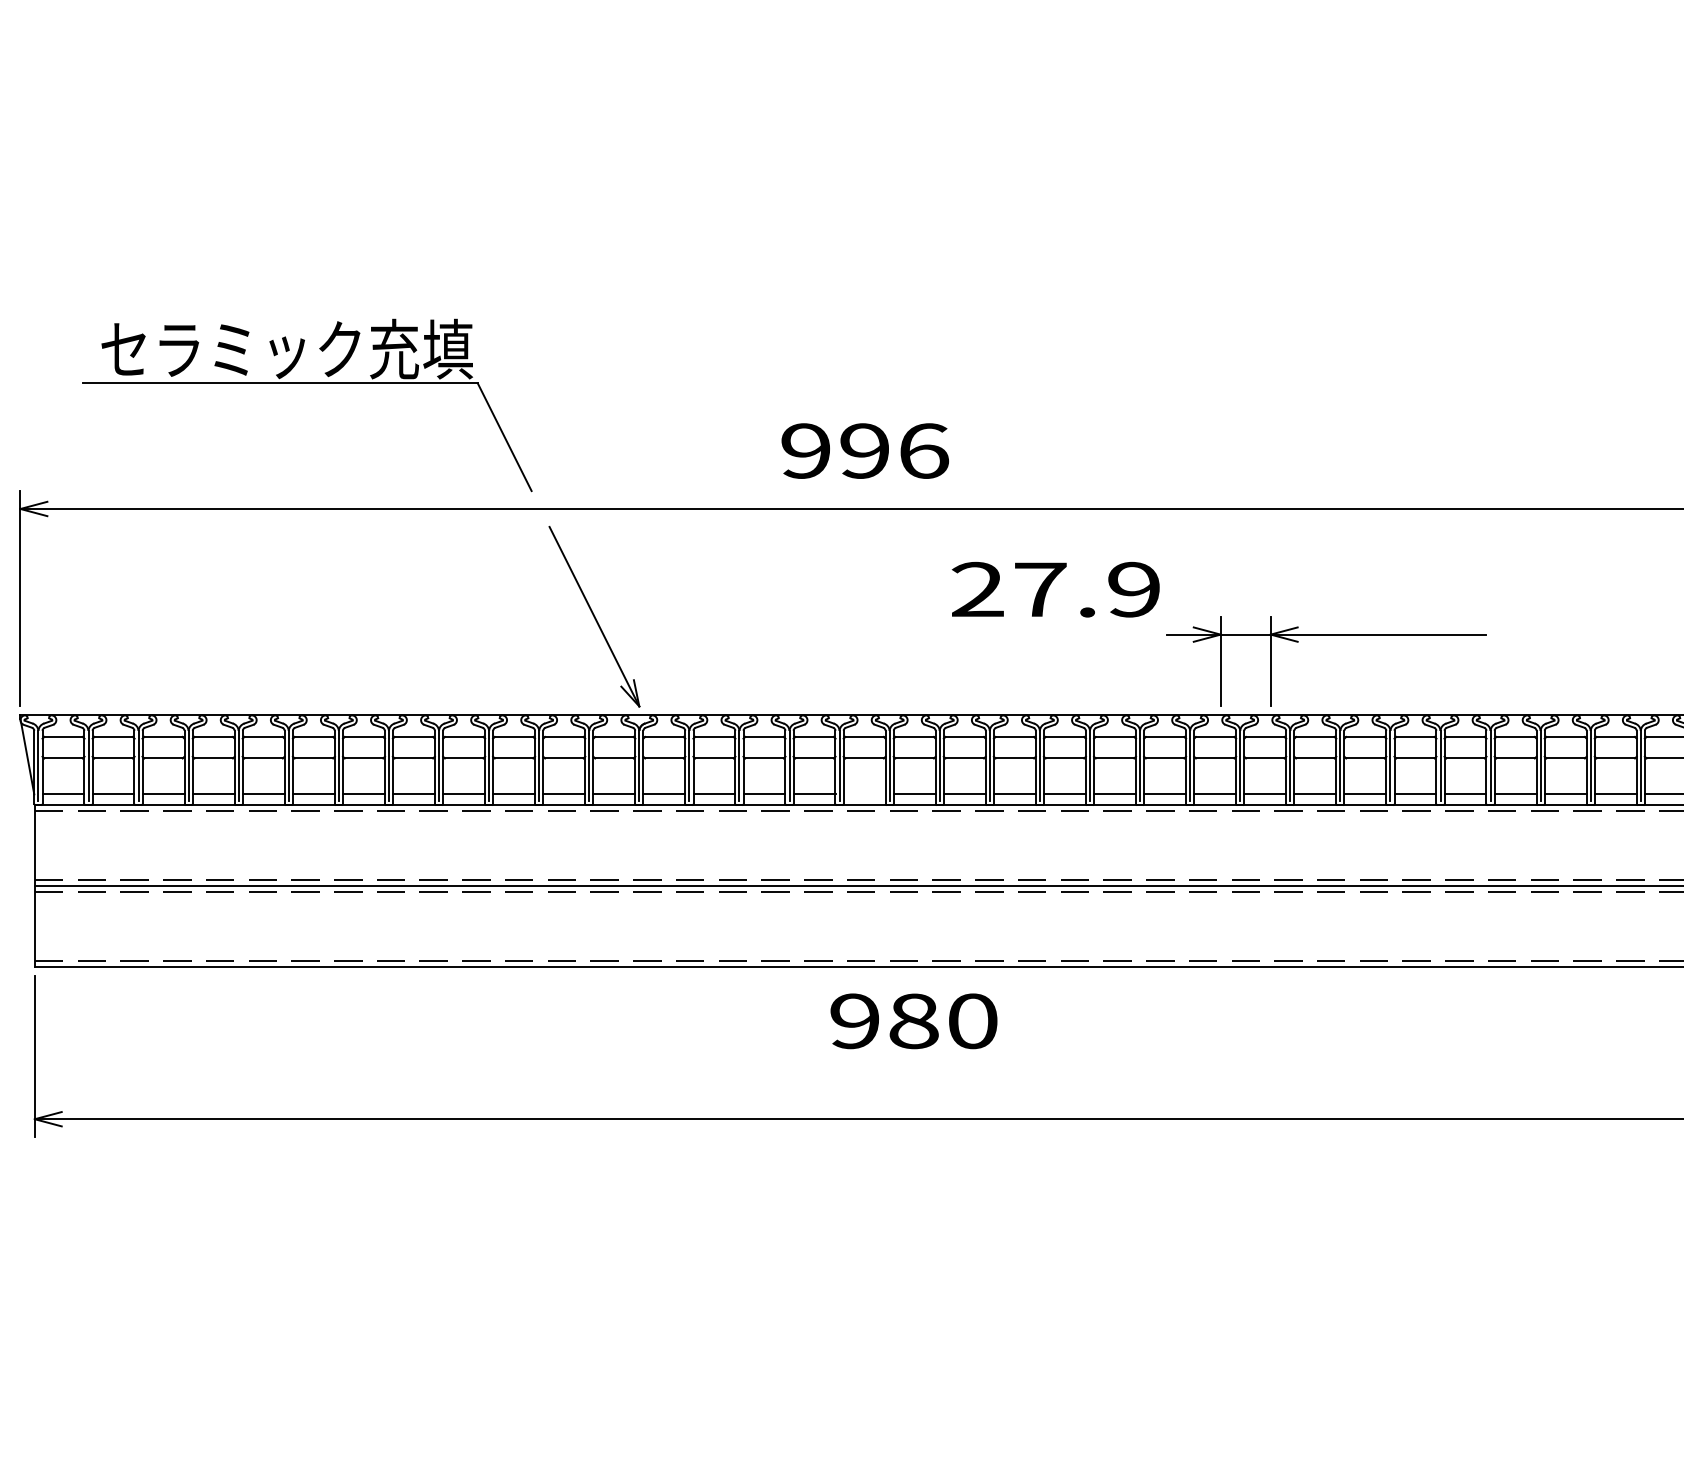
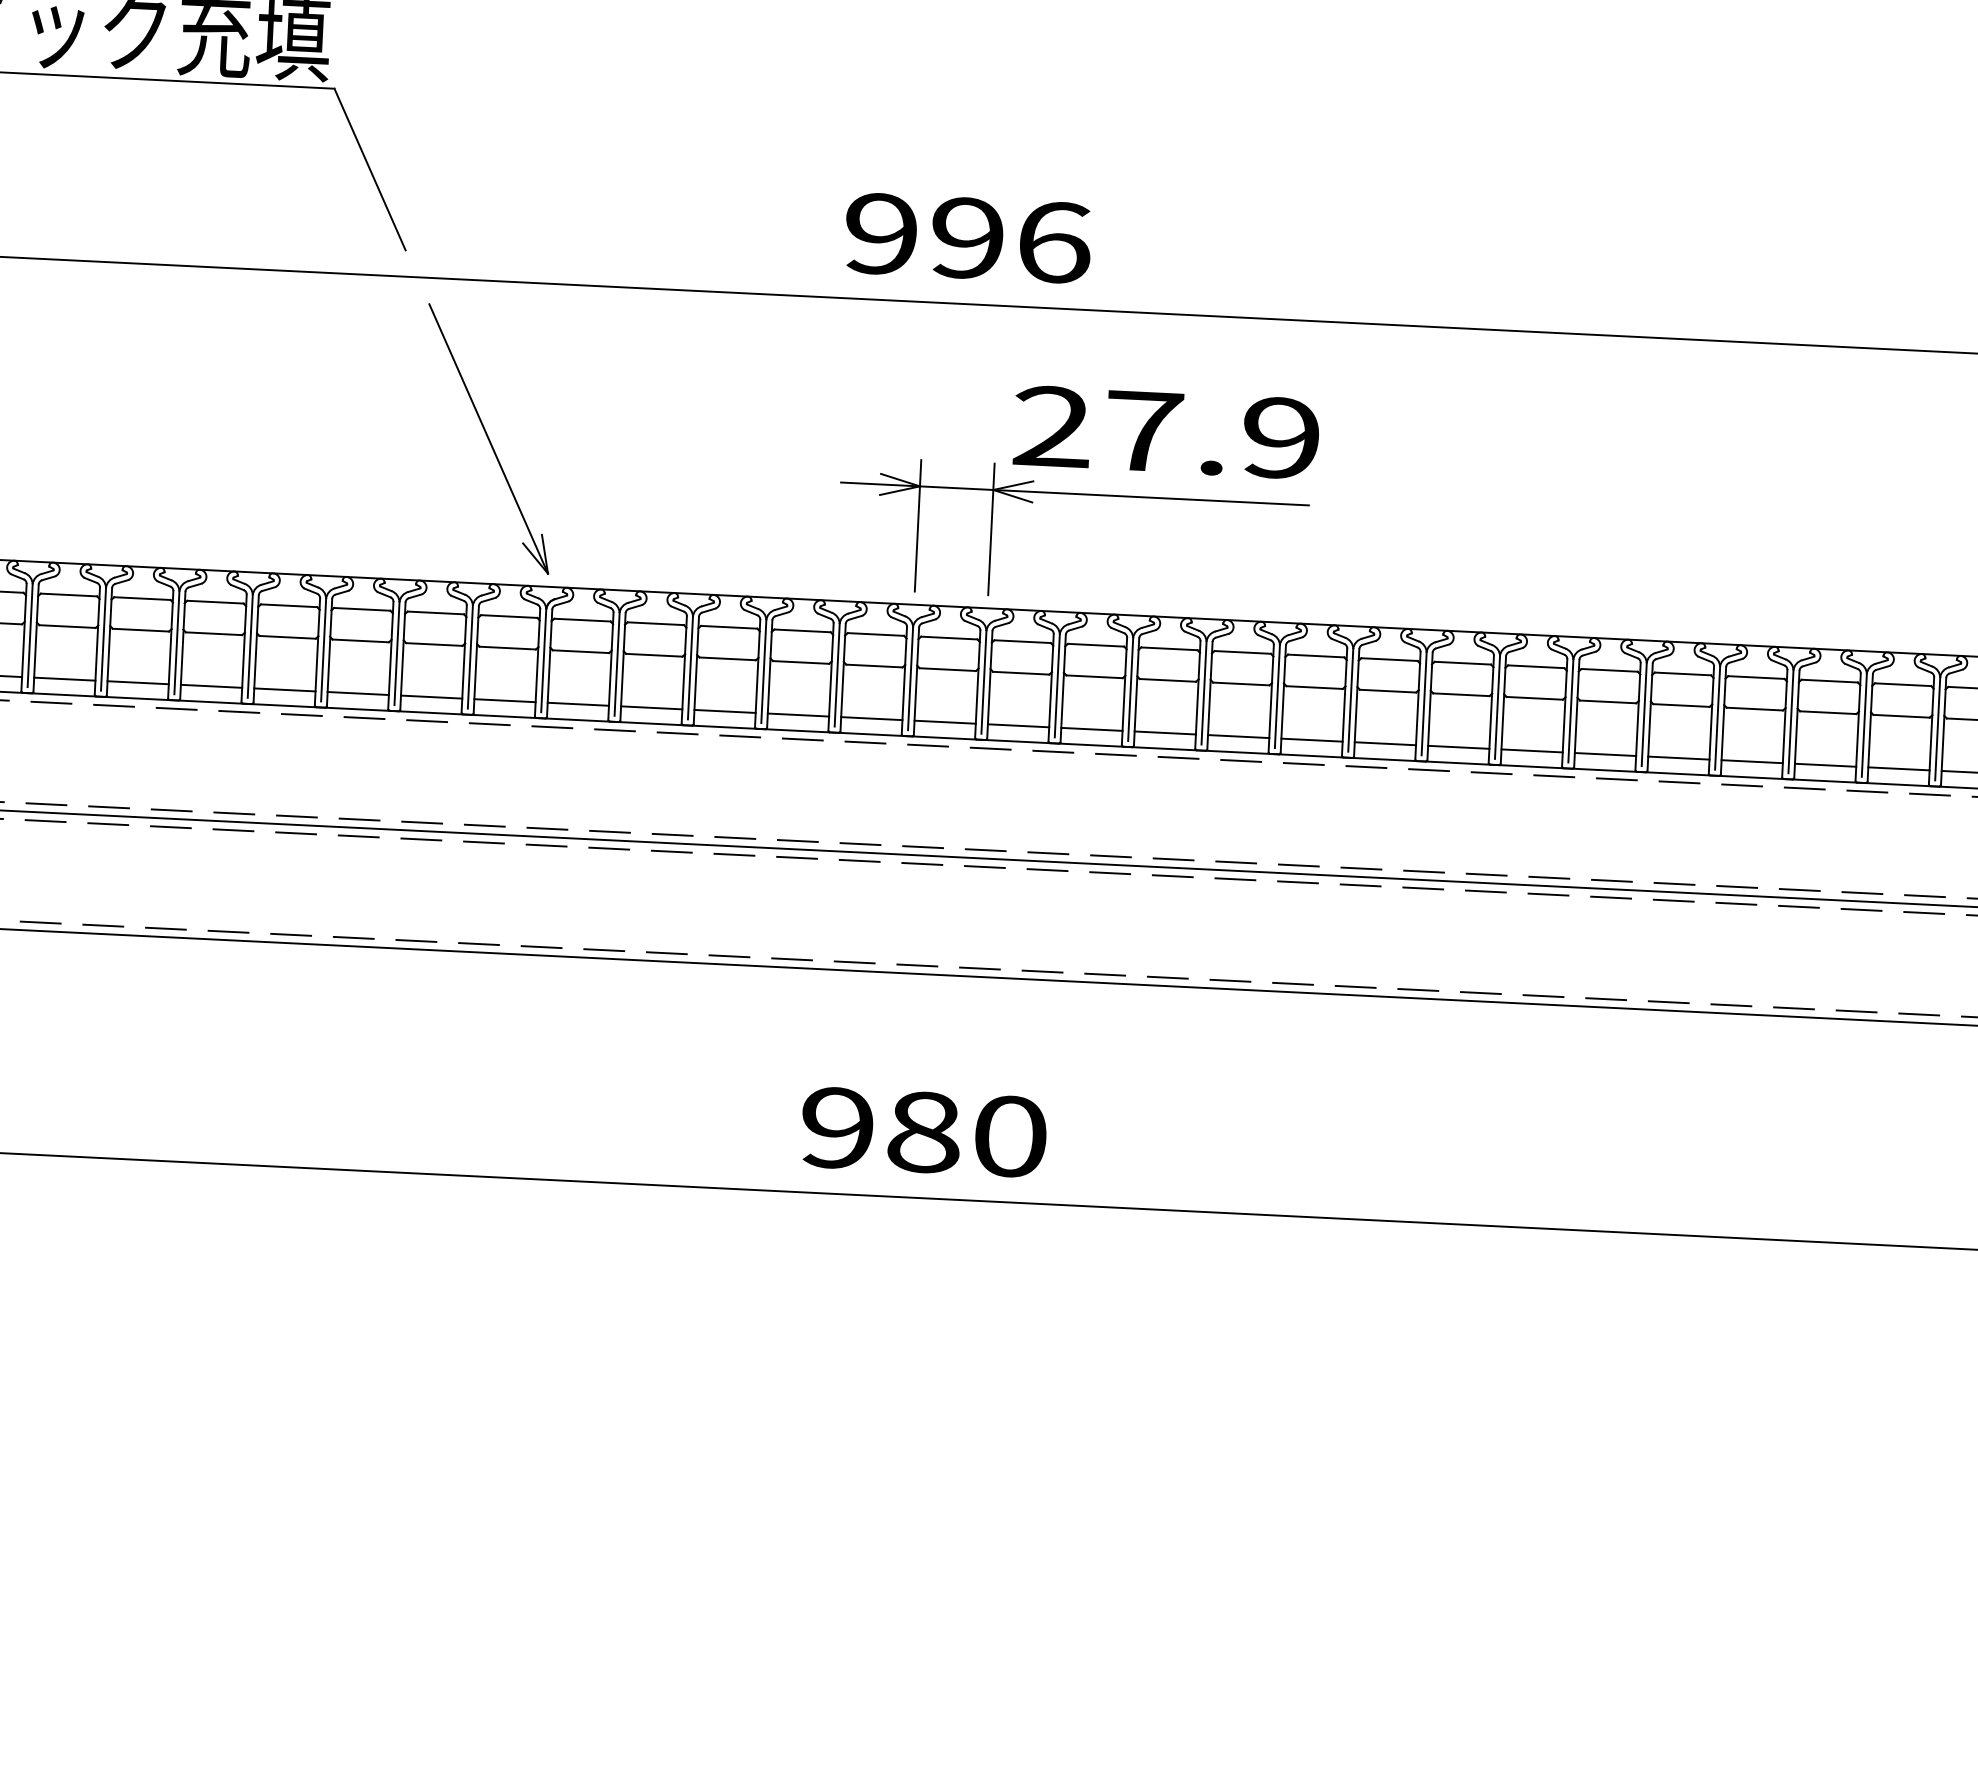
text: (864, 450) -> (967, 237), moved
part: (1326, 635) -> (1074, 495), moved
line: (864, 794) -> (871, 718), added
text: (913, 1021) -> (923, 1132), moved

